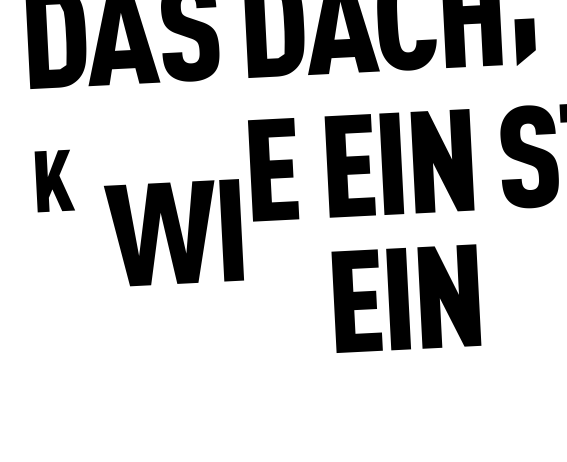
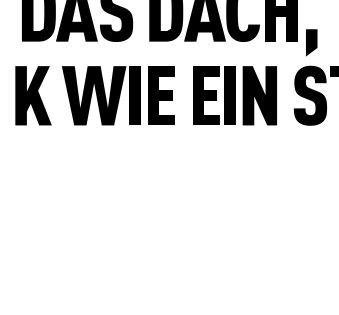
part: (525, 41) -> (311, 42), moved
part: (54, 180) -> (33, 95), size x1.67
part: (174, 232) -> (101, 95), moved
part: (405, 298) -> (234, 174), removed

